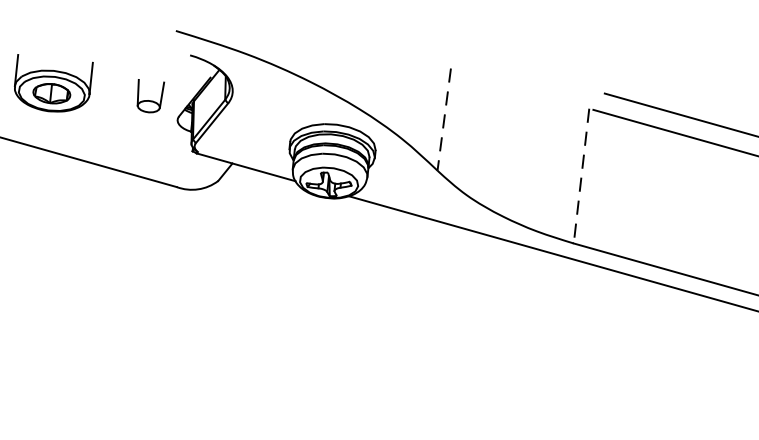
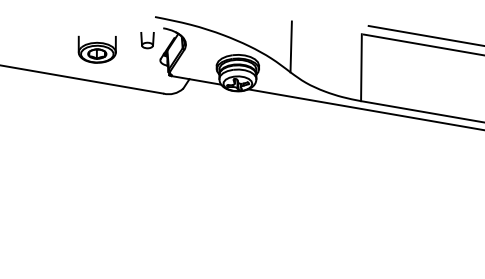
part: (149, 96) -> (147, 40), moved
line: (444, 120) -> (291, 47), dashed -> solid
line: (581, 177) -> (361, 68), dashed -> solid

